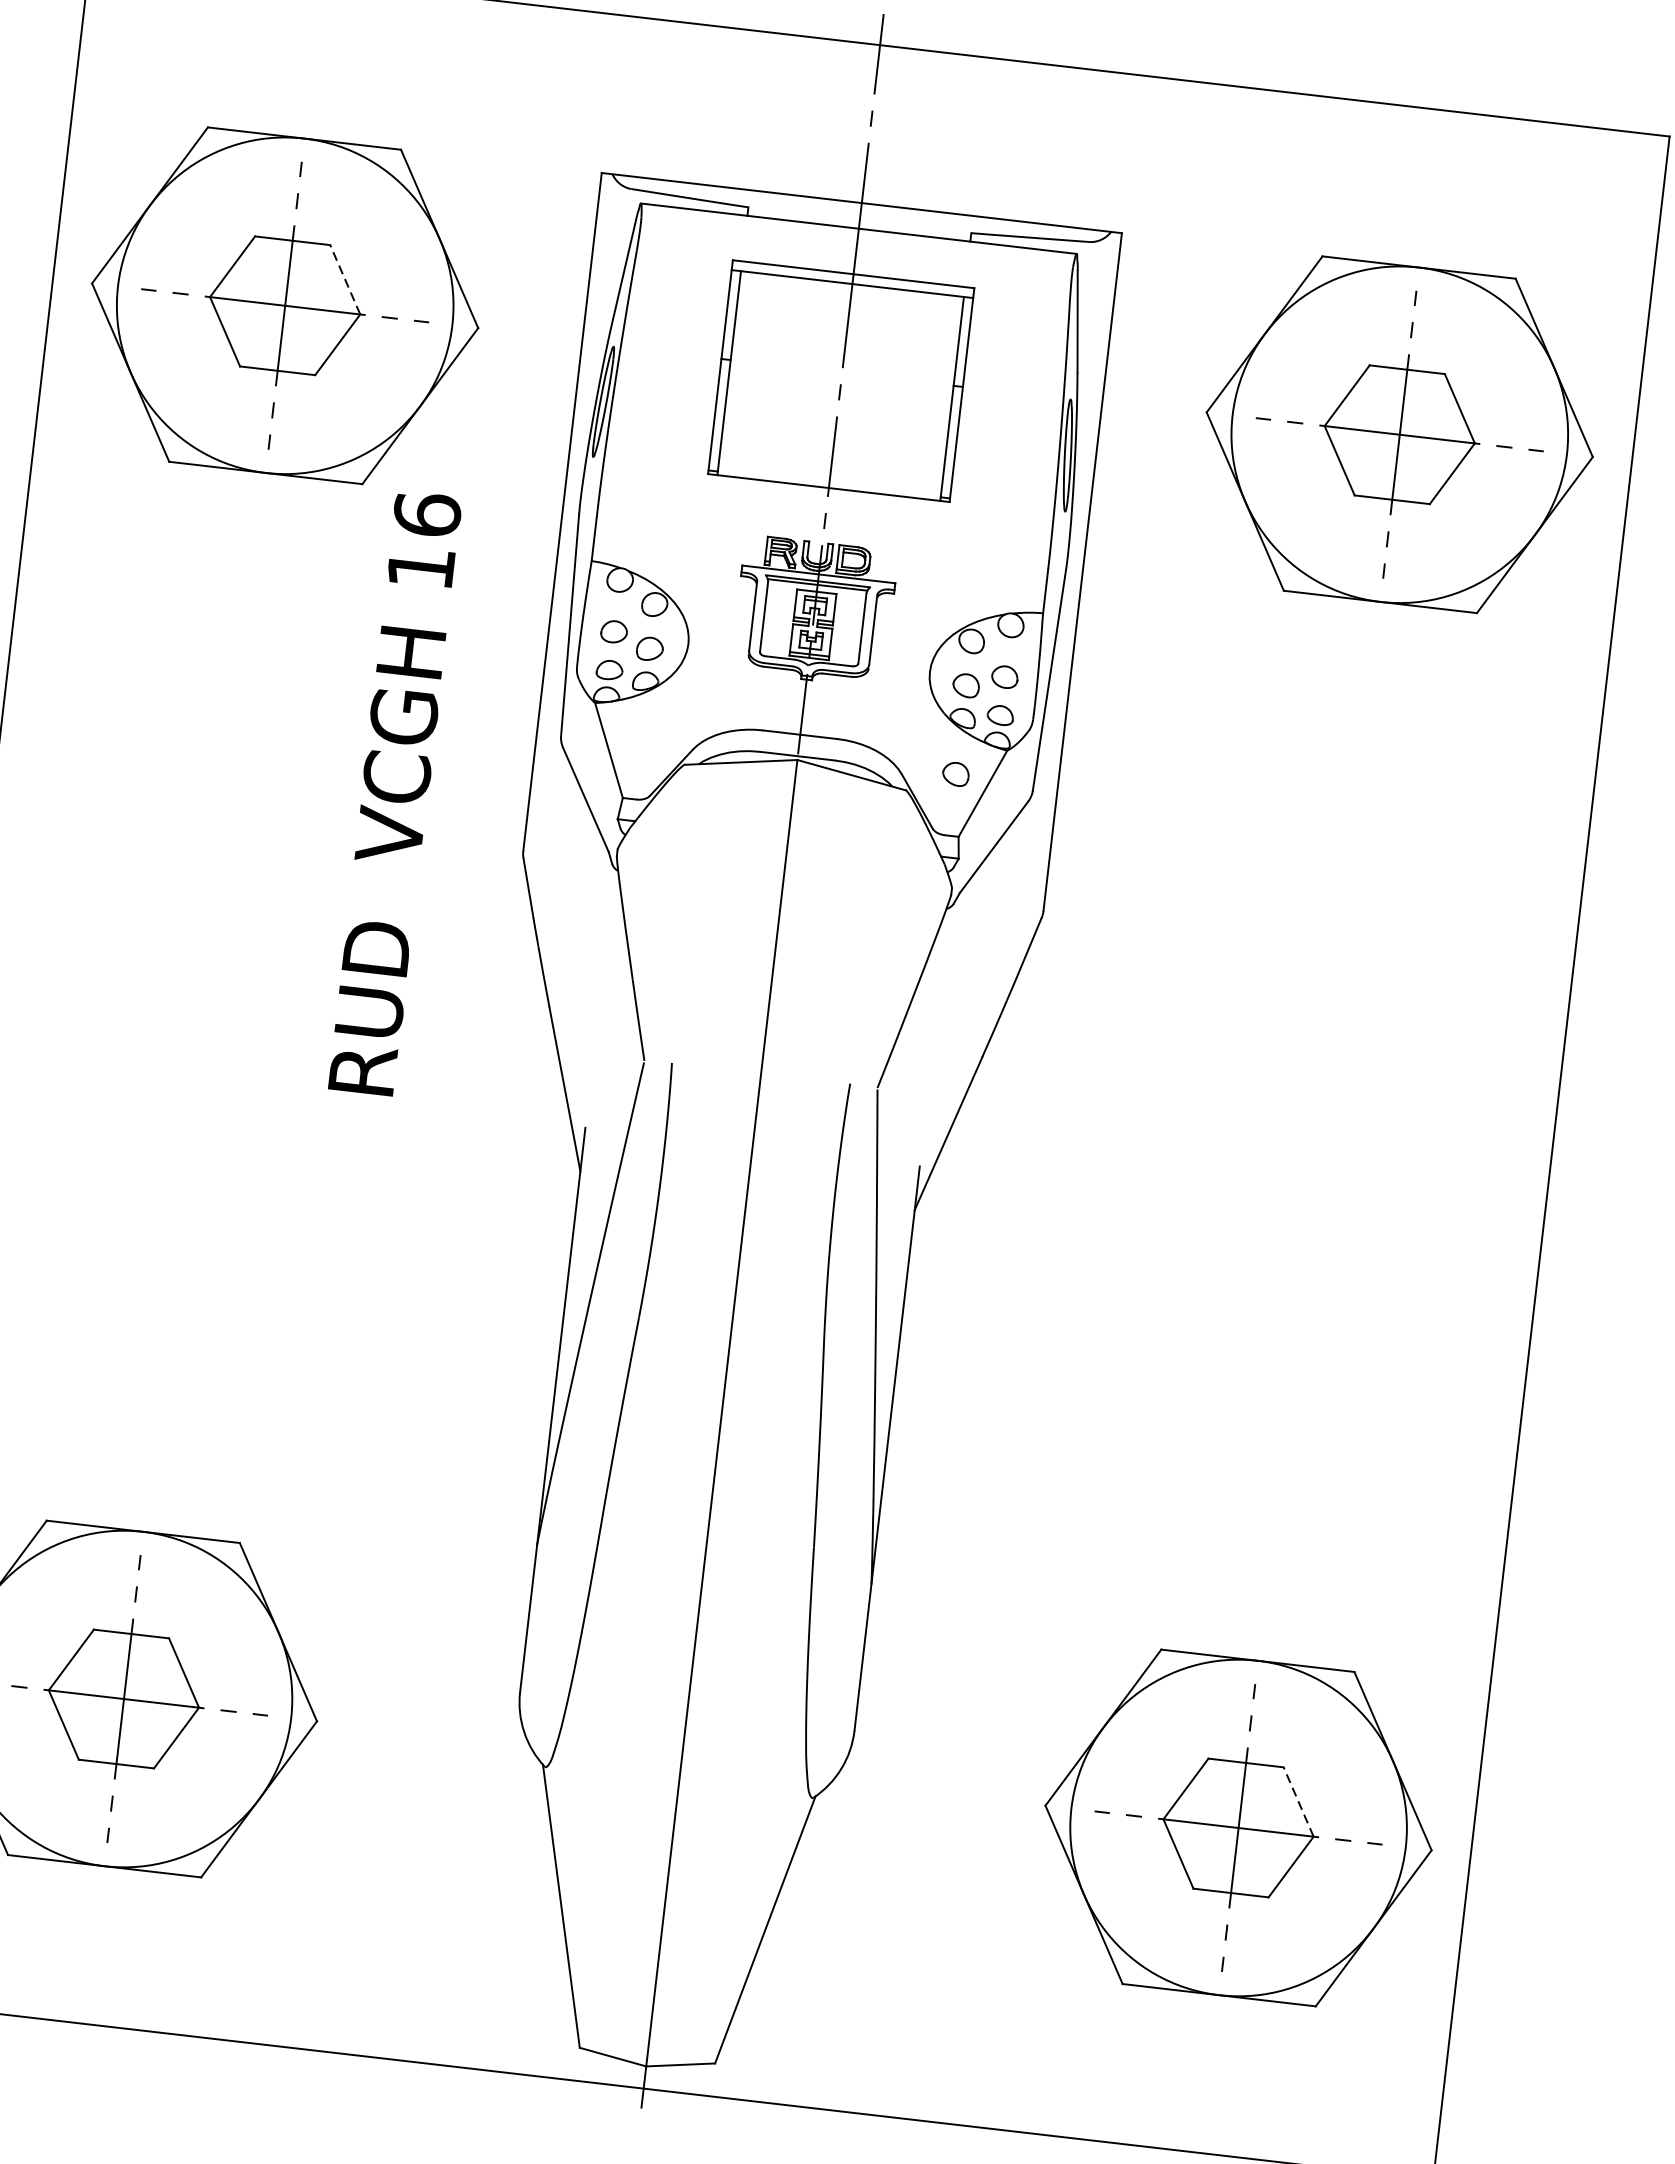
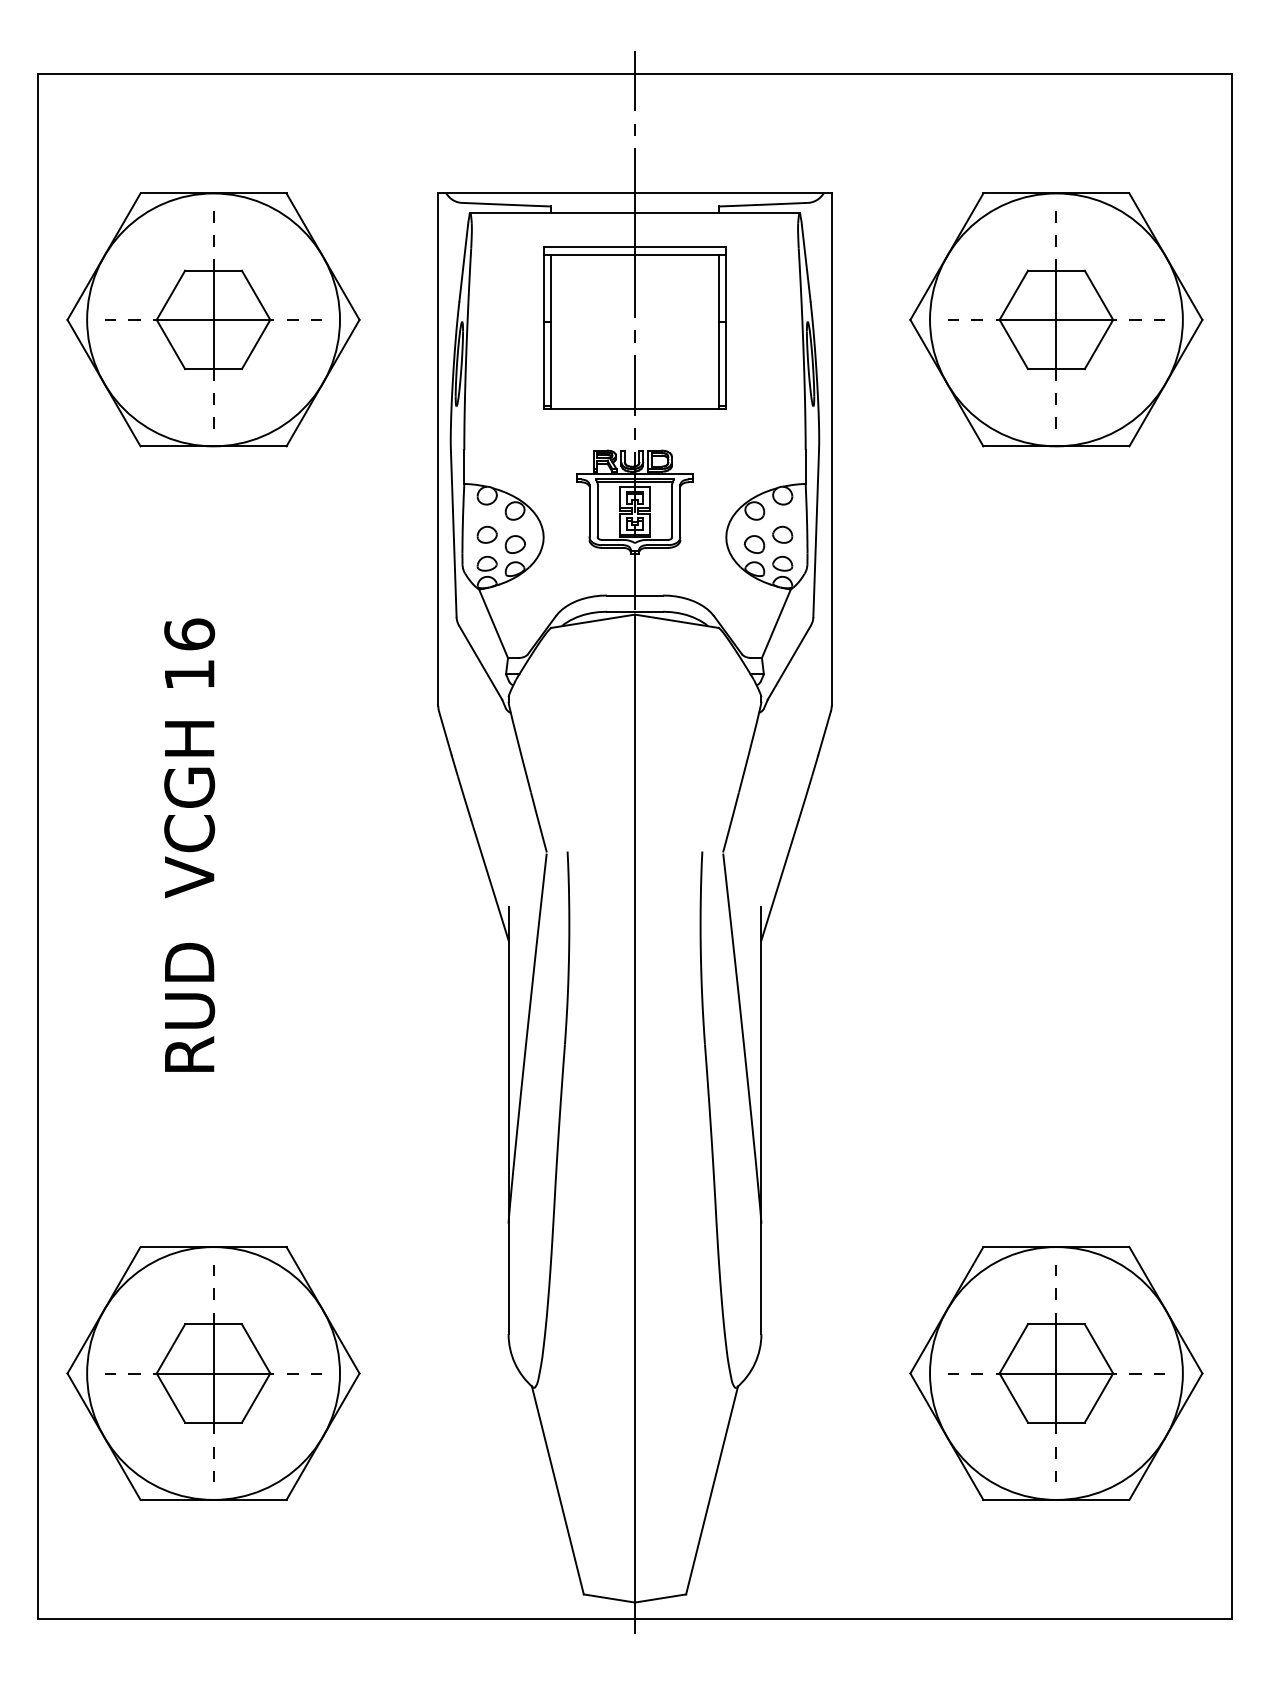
line: (344, 278) -> (255, 294), dashed -> solid
part: (955, 774) -> (754, 611), removed
text: (394, 792) -> (189, 844), moved
line: (1298, 1801) -> (1098, 1348), dashed -> solid

